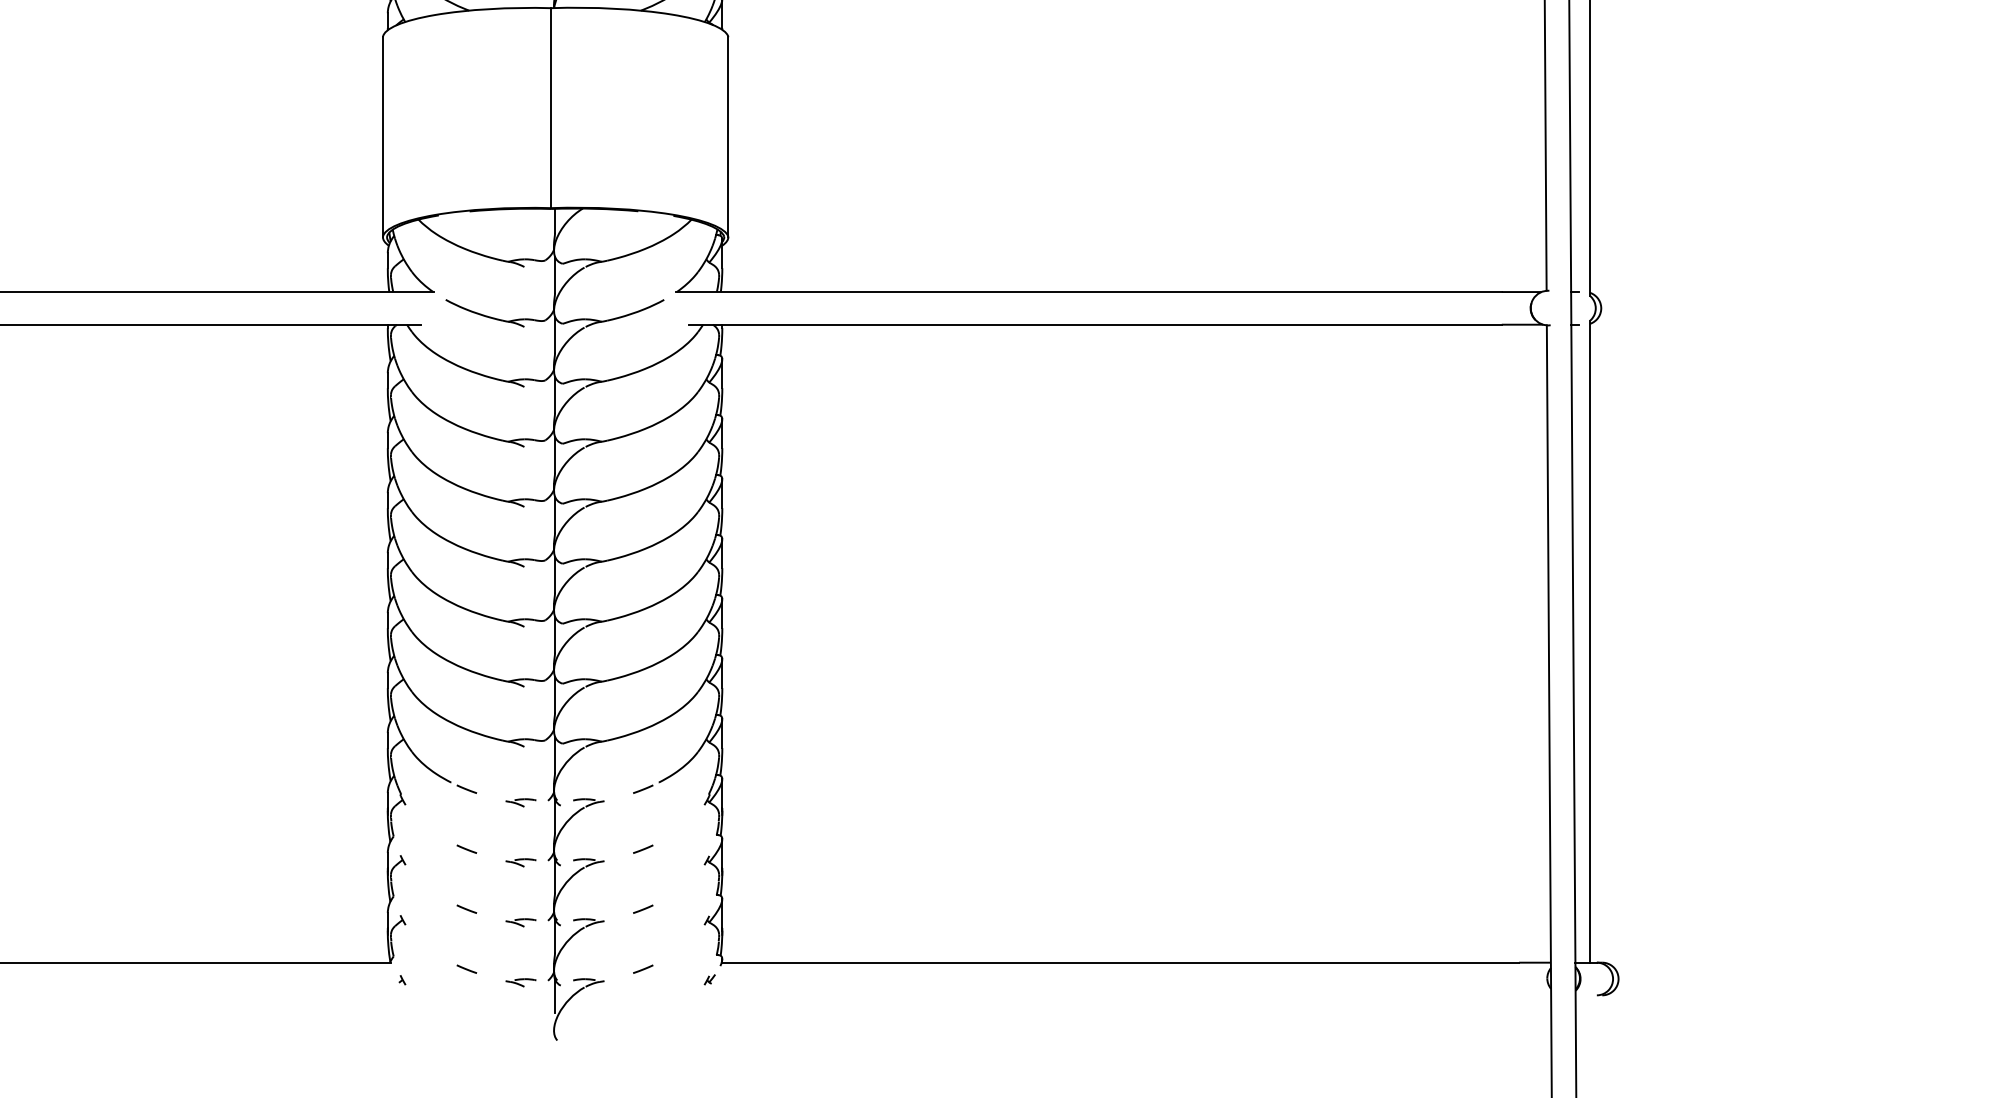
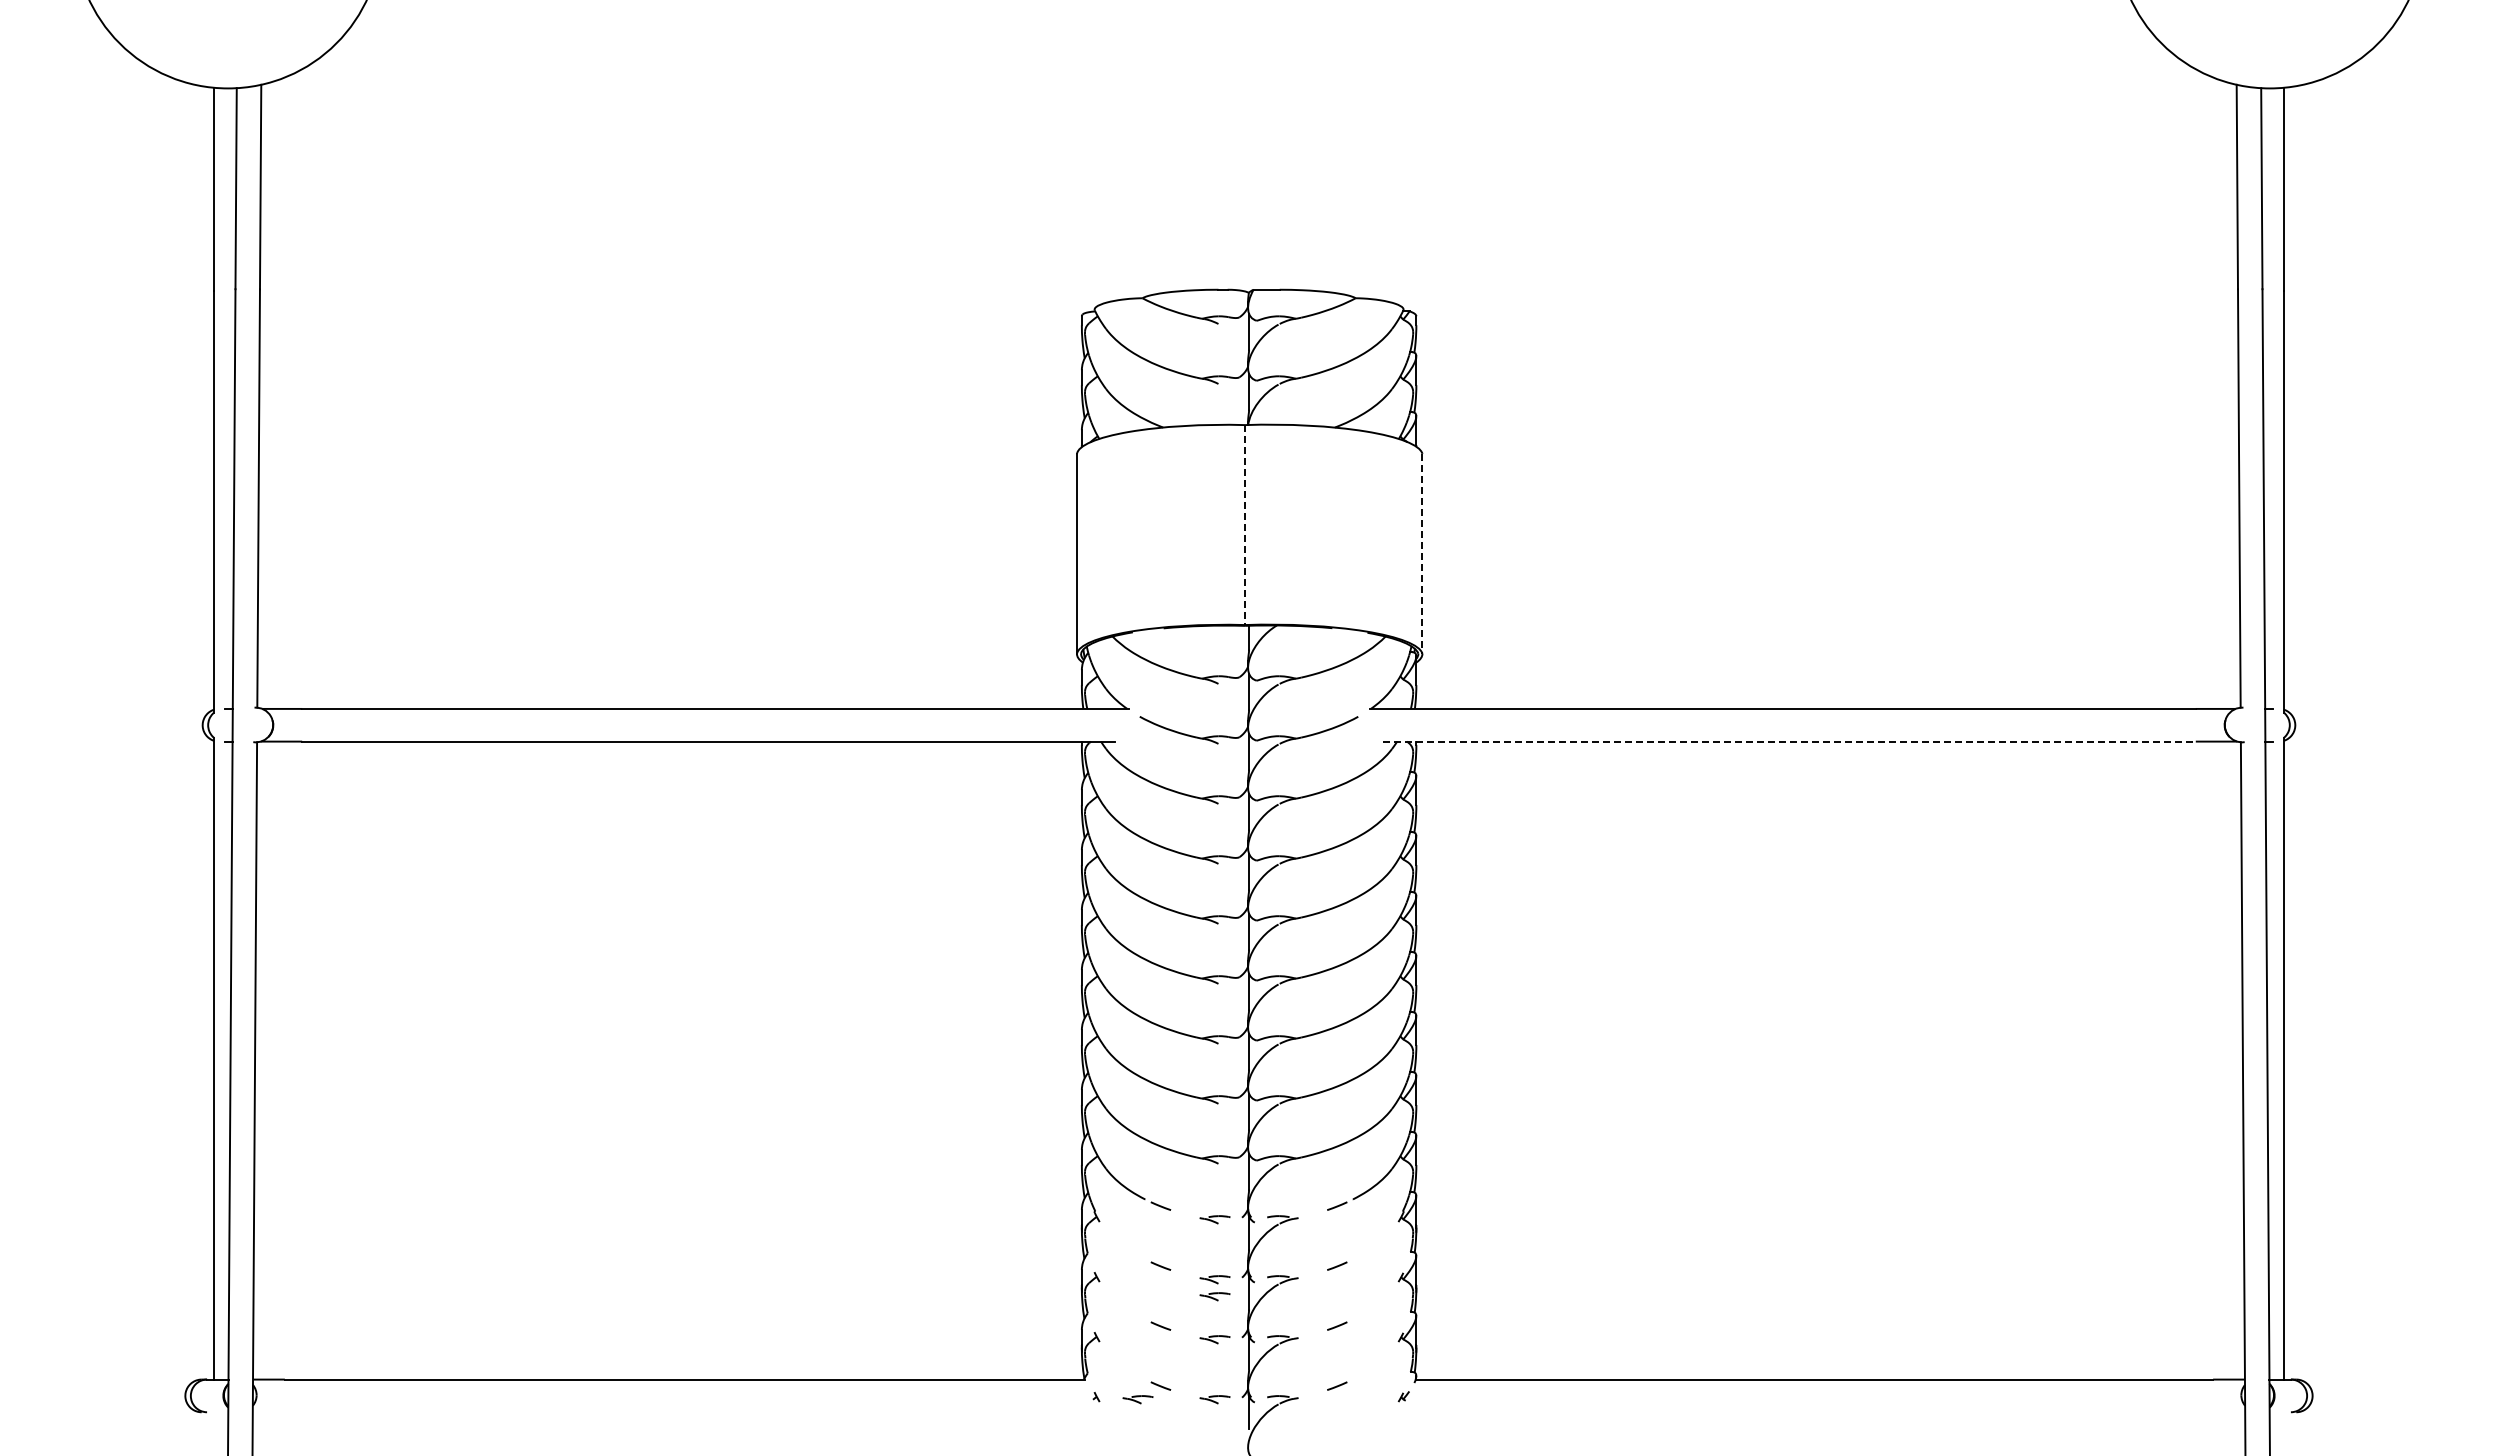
line: (551, 108) -> (1245, 525), solid -> dashed
line: (728, 137) -> (1422, 554), solid -> dashed
line: (1095, 324) -> (1789, 741), solid -> dashed
part: (520, 879) -> (1214, 1296), added
part: (443, 982) -> (1137, 1399), added

